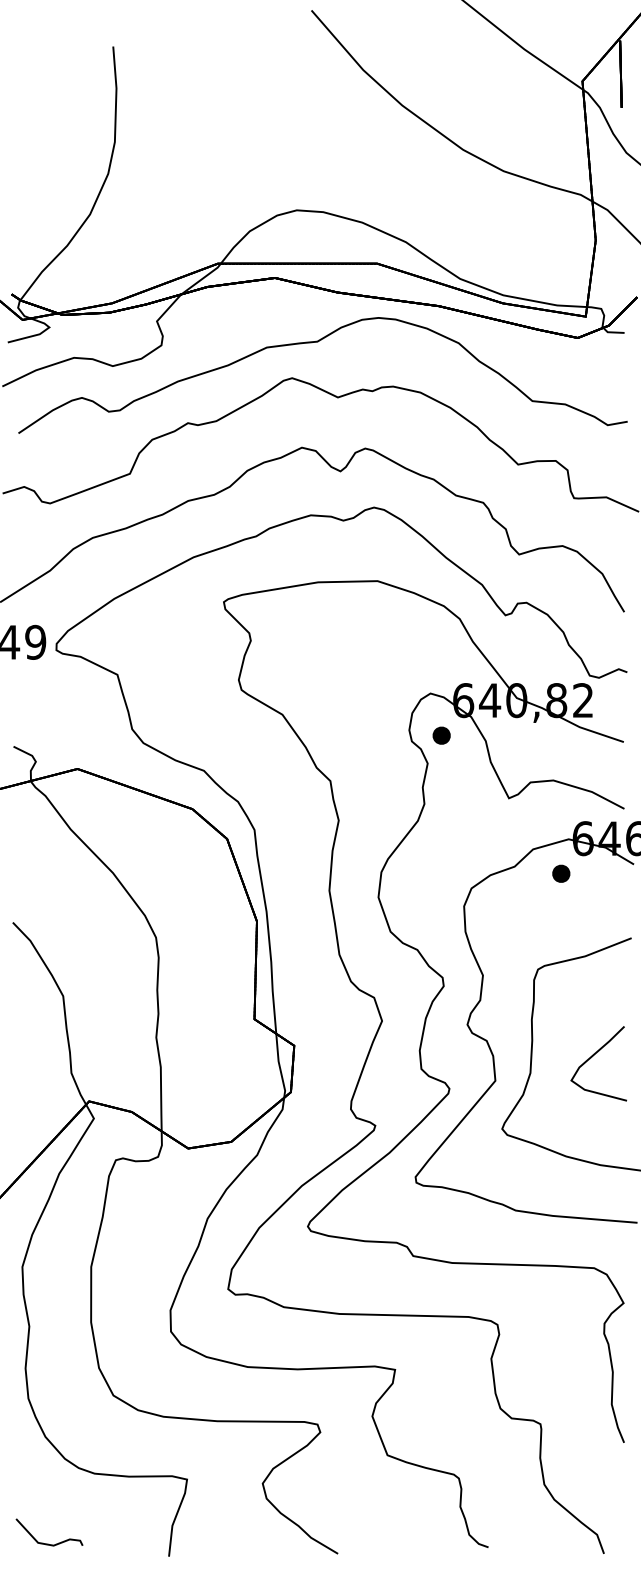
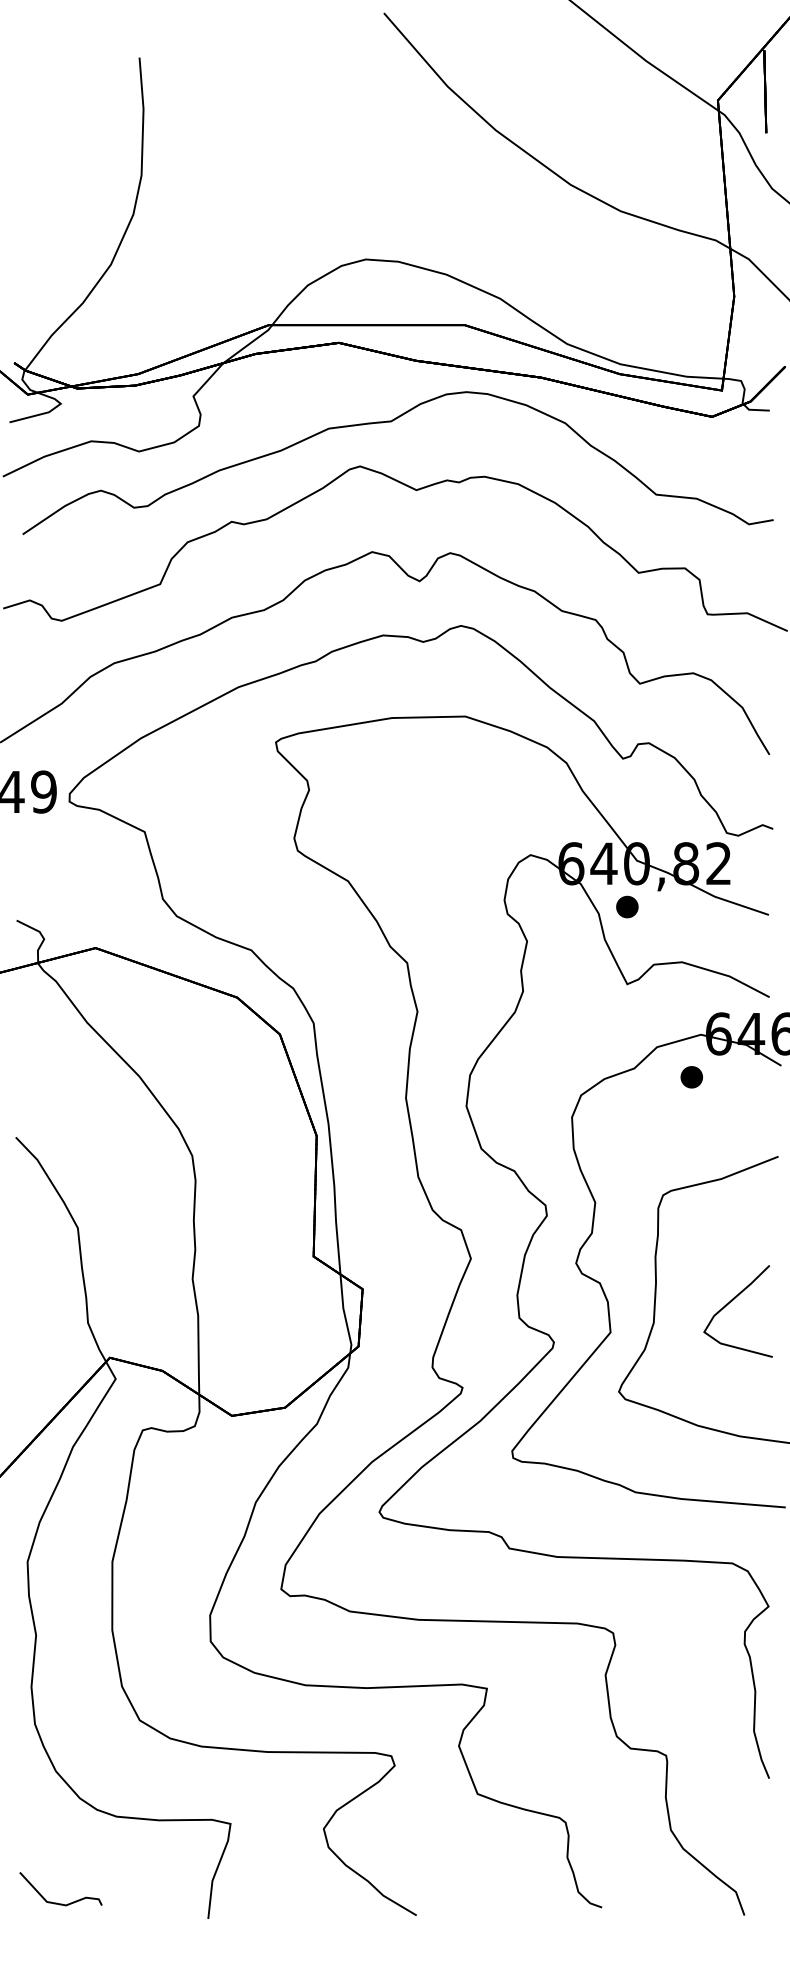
part: (441, 735) -> (627, 906), moved

